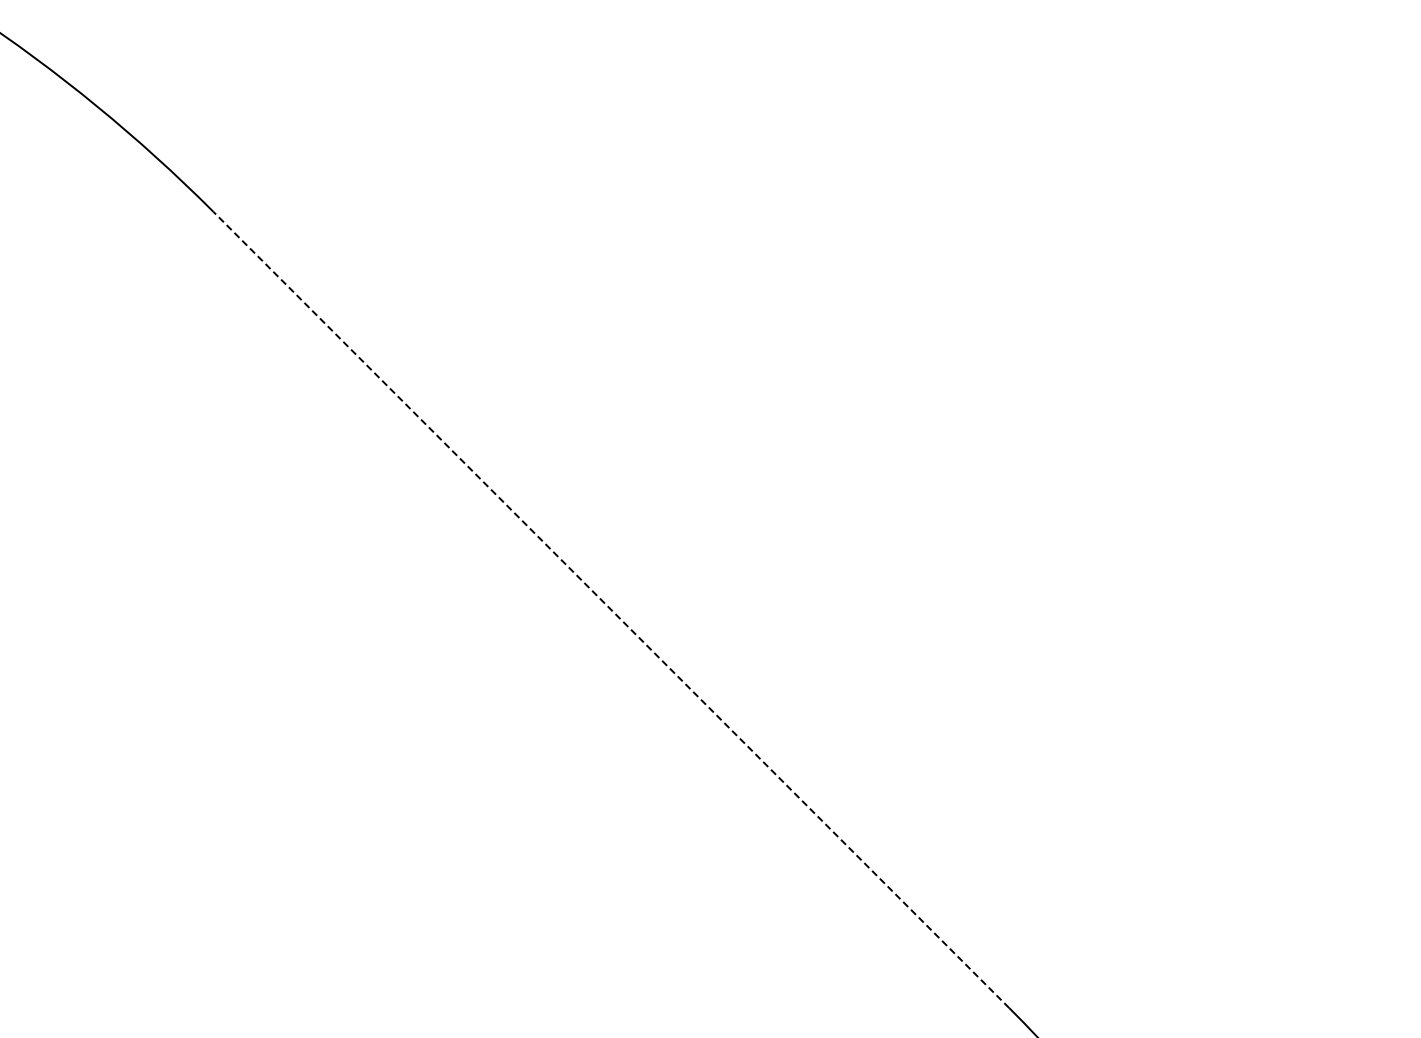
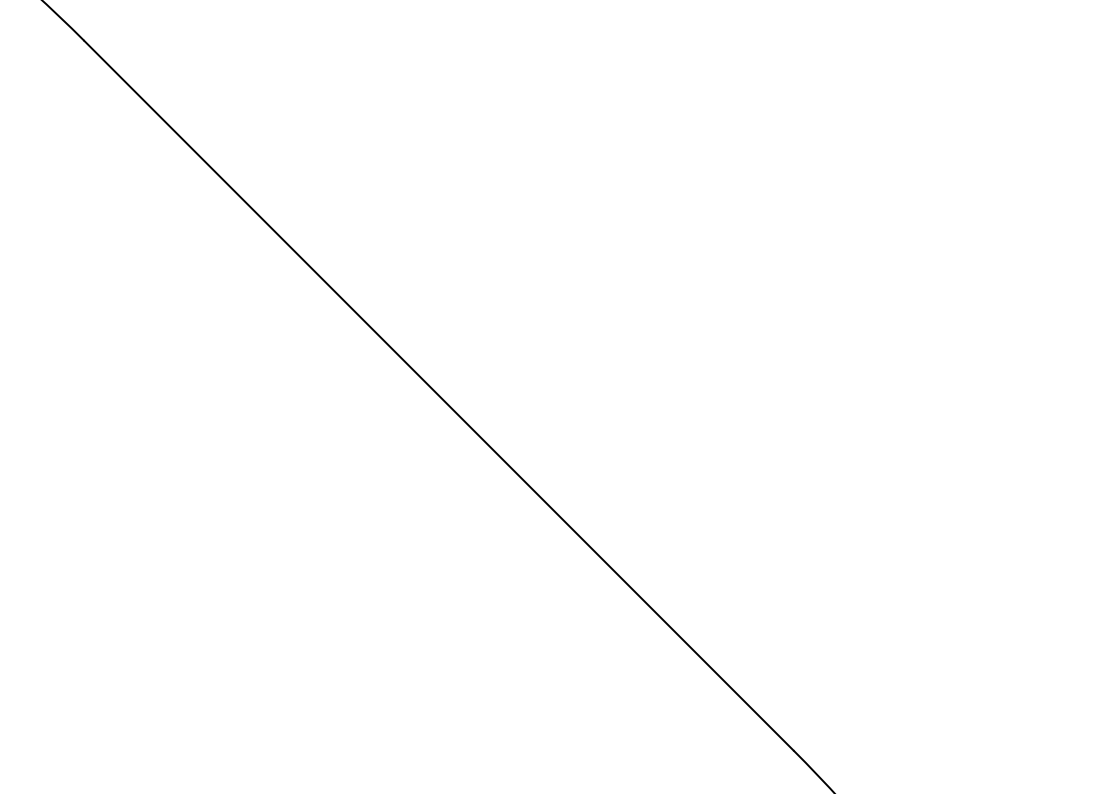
line: (611, 609) -> (439, 395), dashed -> solid

